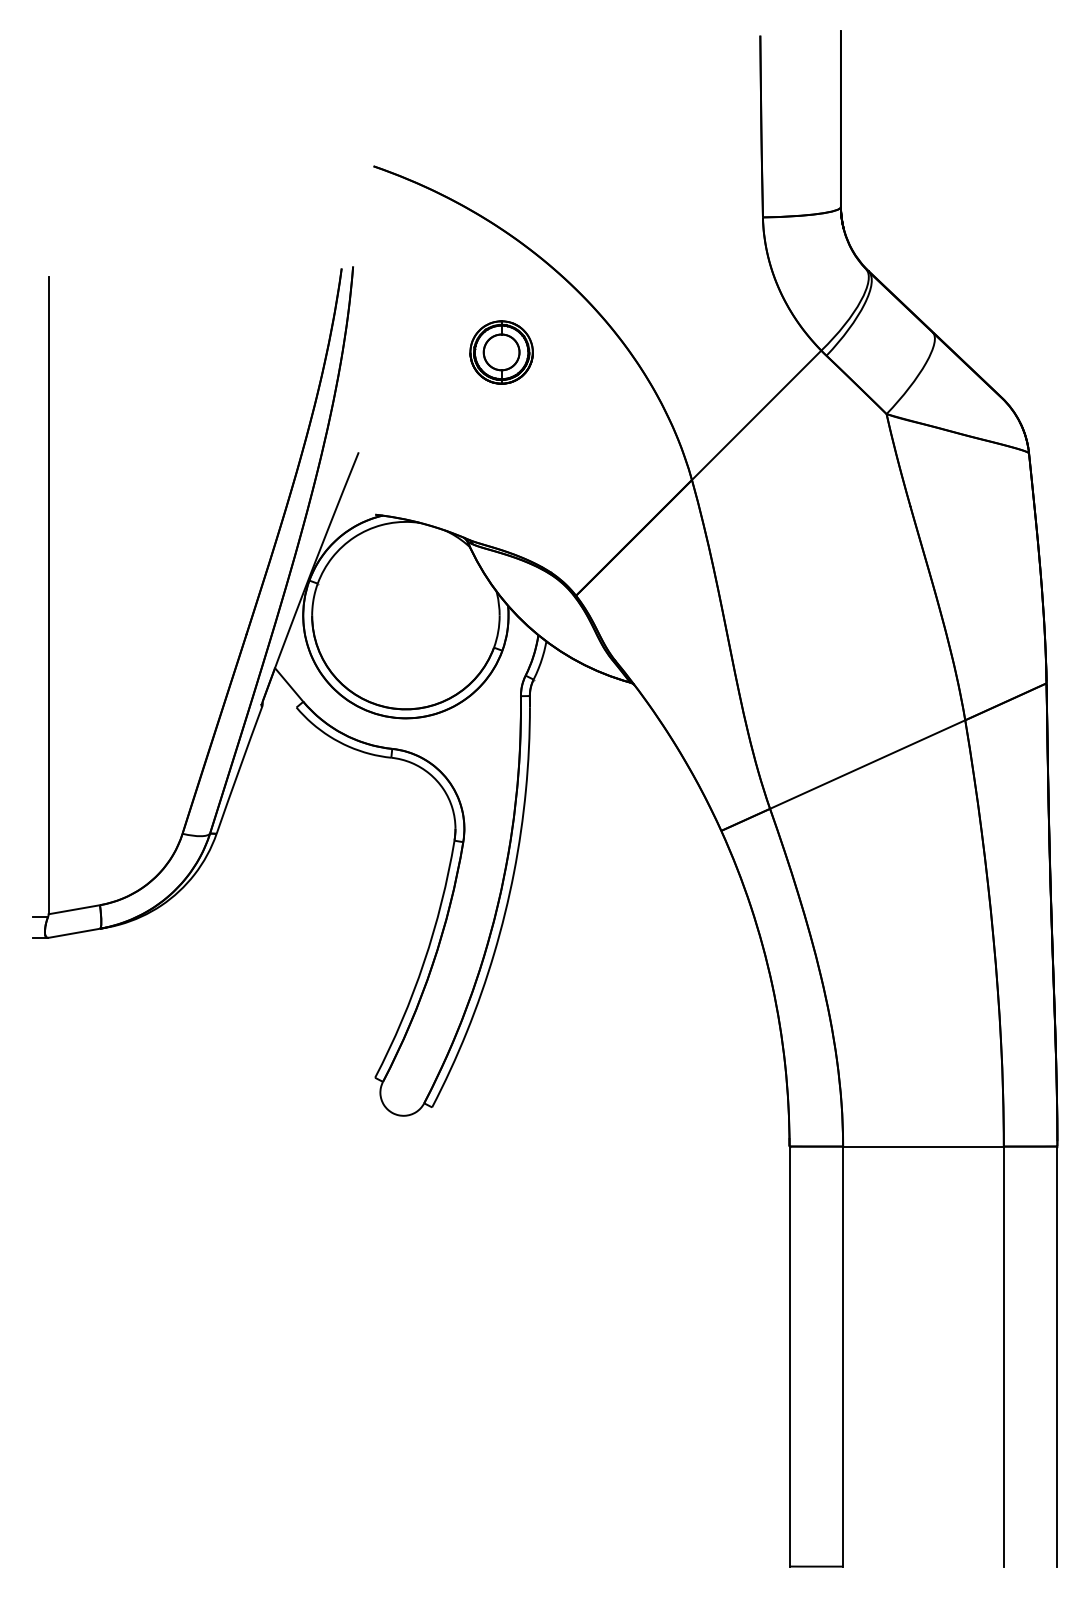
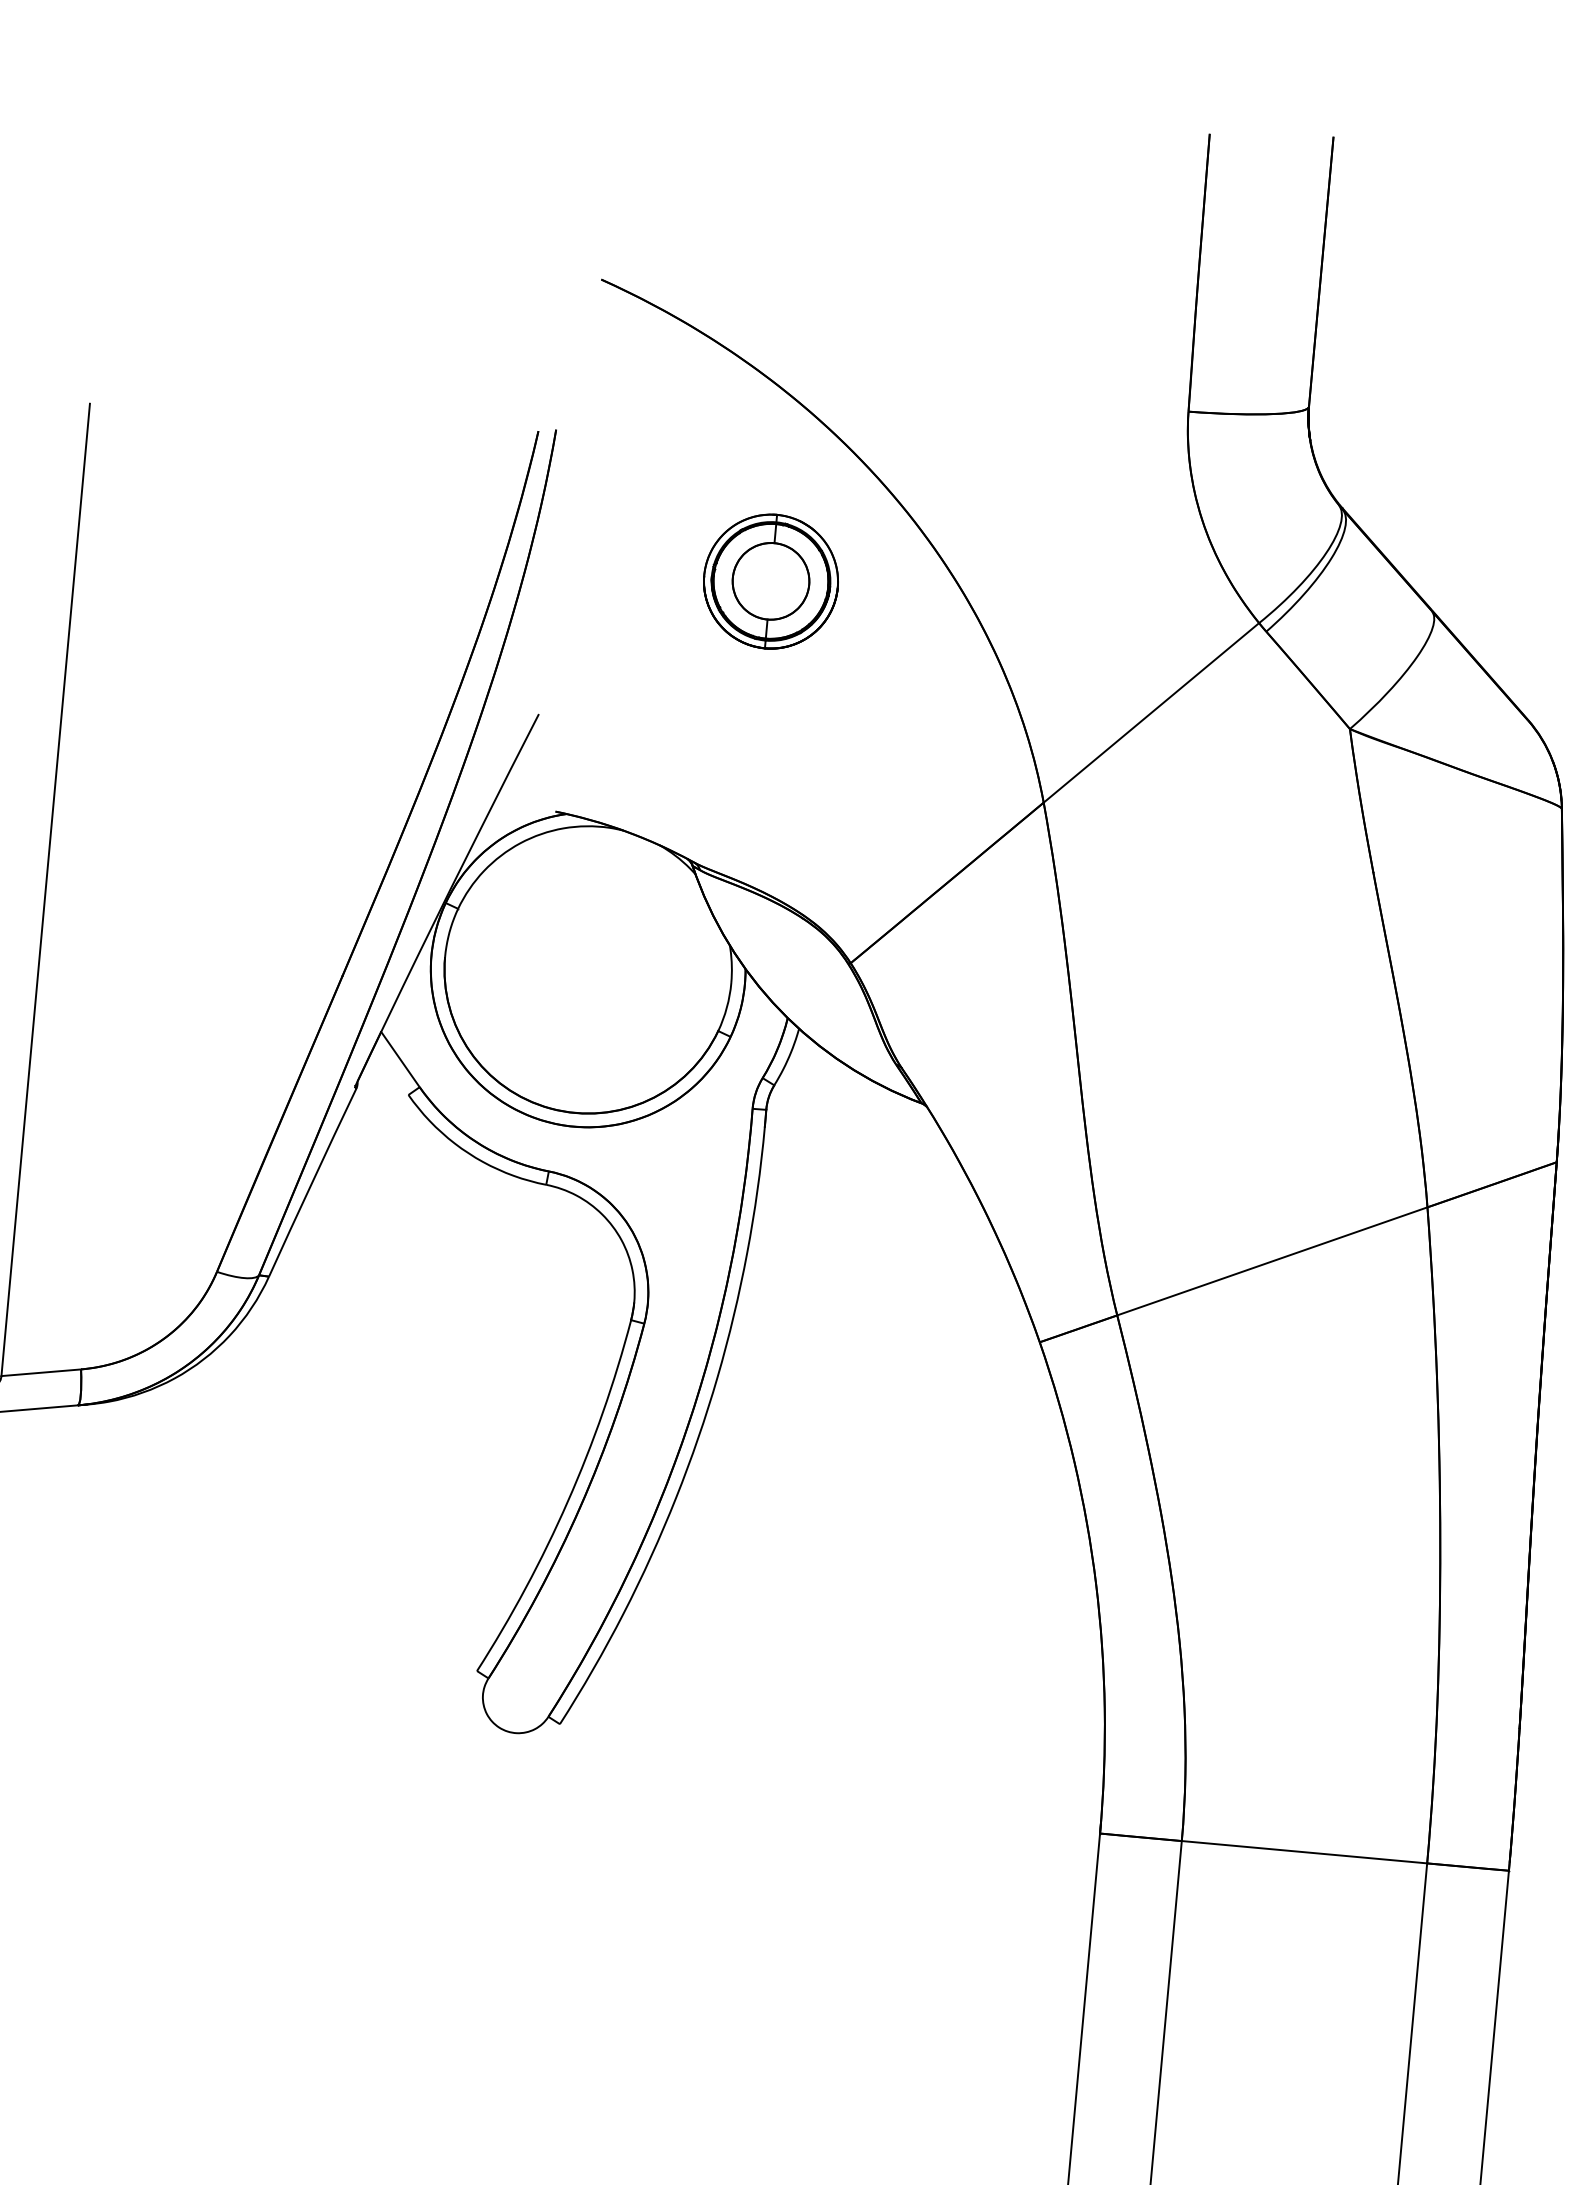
part: (501, 352) -> (770, 581), size x1.4

